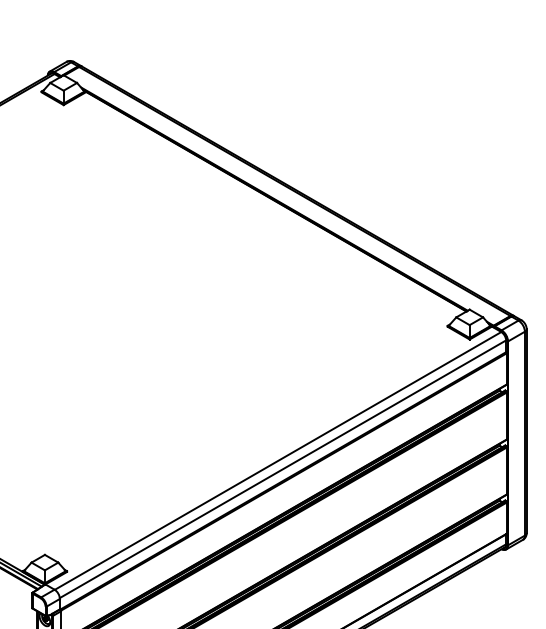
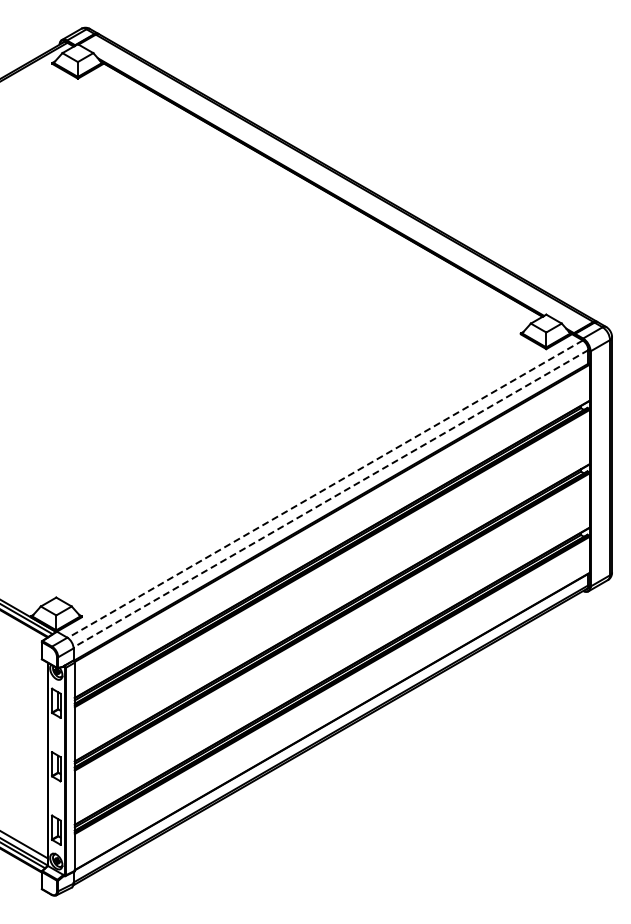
line: (277, 461) -> (324, 489), solid -> dashed
line: (282, 469) -> (330, 498), solid -> dashed

